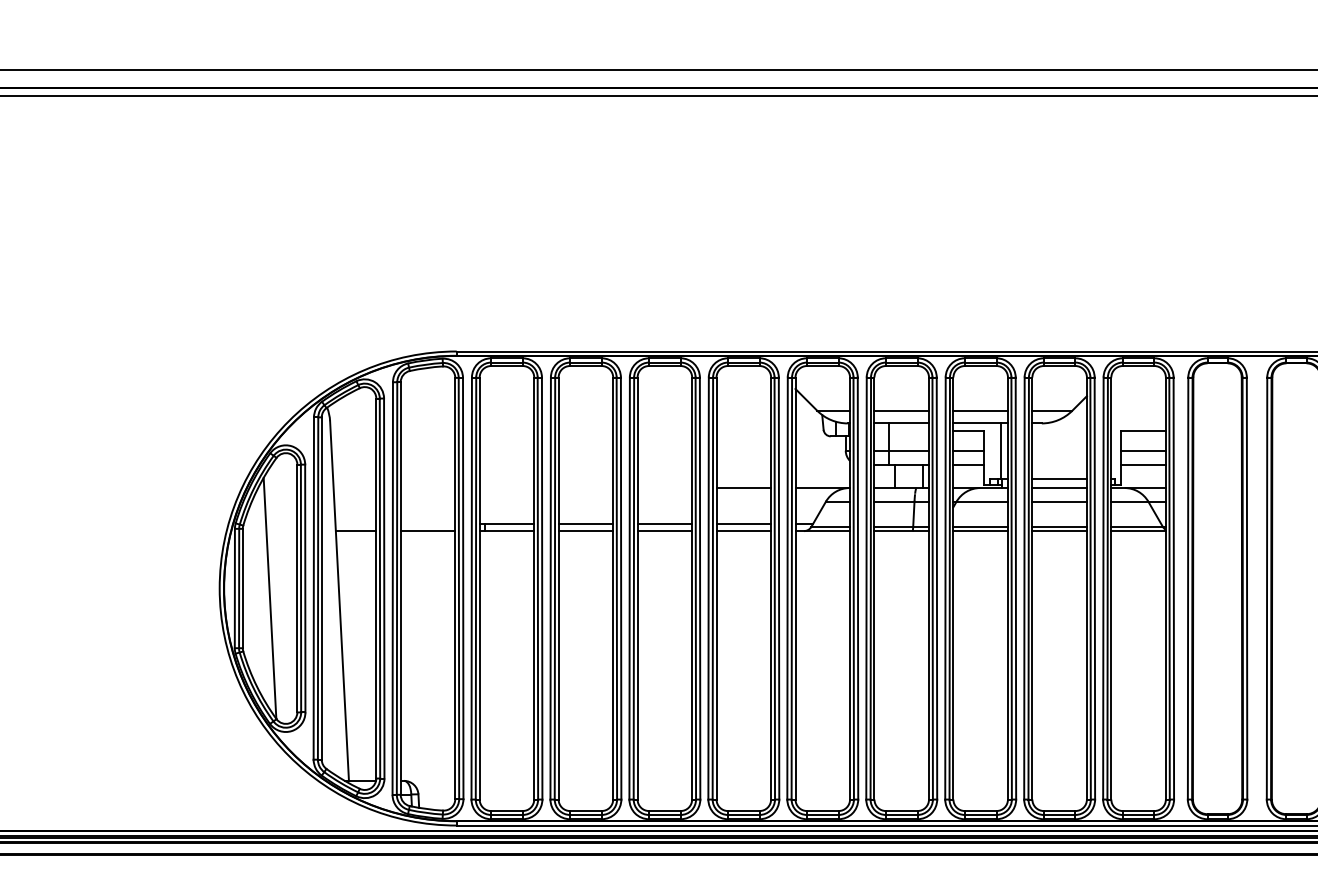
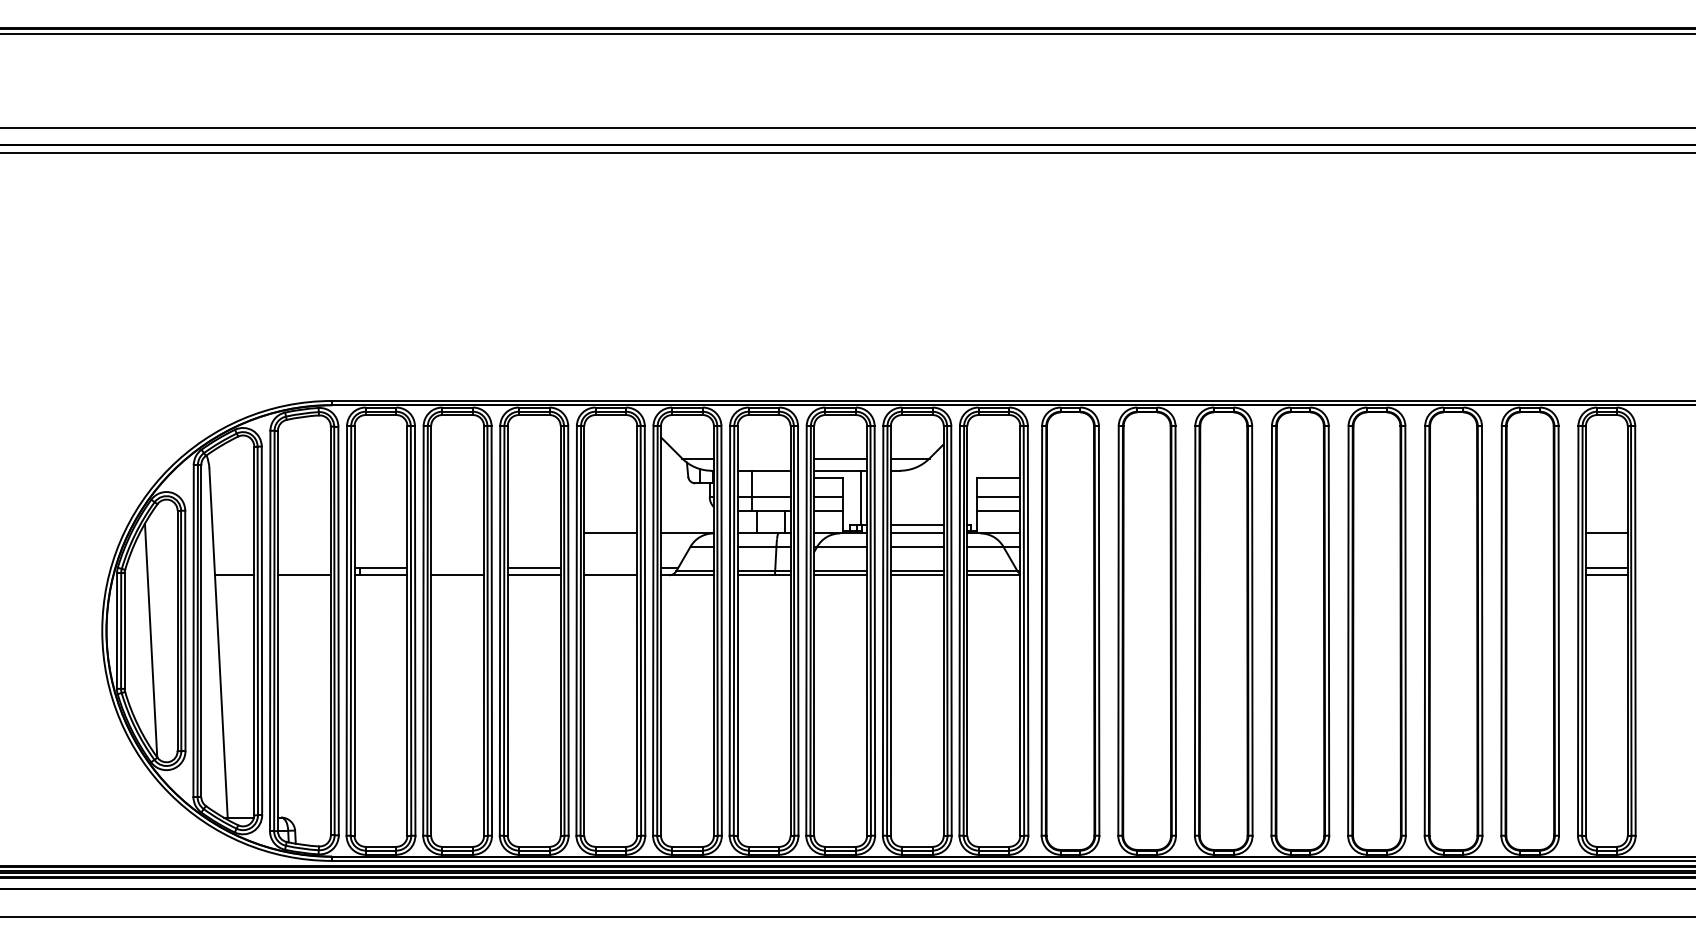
line: (901, 410) -> (763, 458), removed
line: (585, 524) -> (457, 568), removed
line: (743, 524) -> (610, 568), removed

